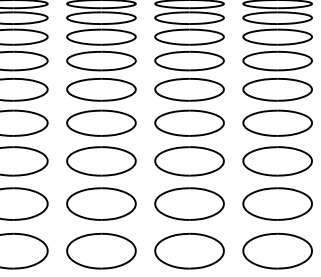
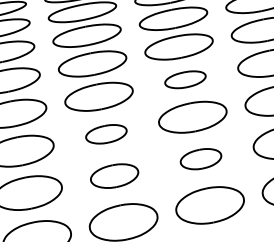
part: (189, 122) -> (185, 79), size x0.6
part: (101, 161) -> (106, 134), size x0.6
part: (101, 203) -> (114, 175), size x0.7
part: (189, 203) -> (200, 158), size x0.6

